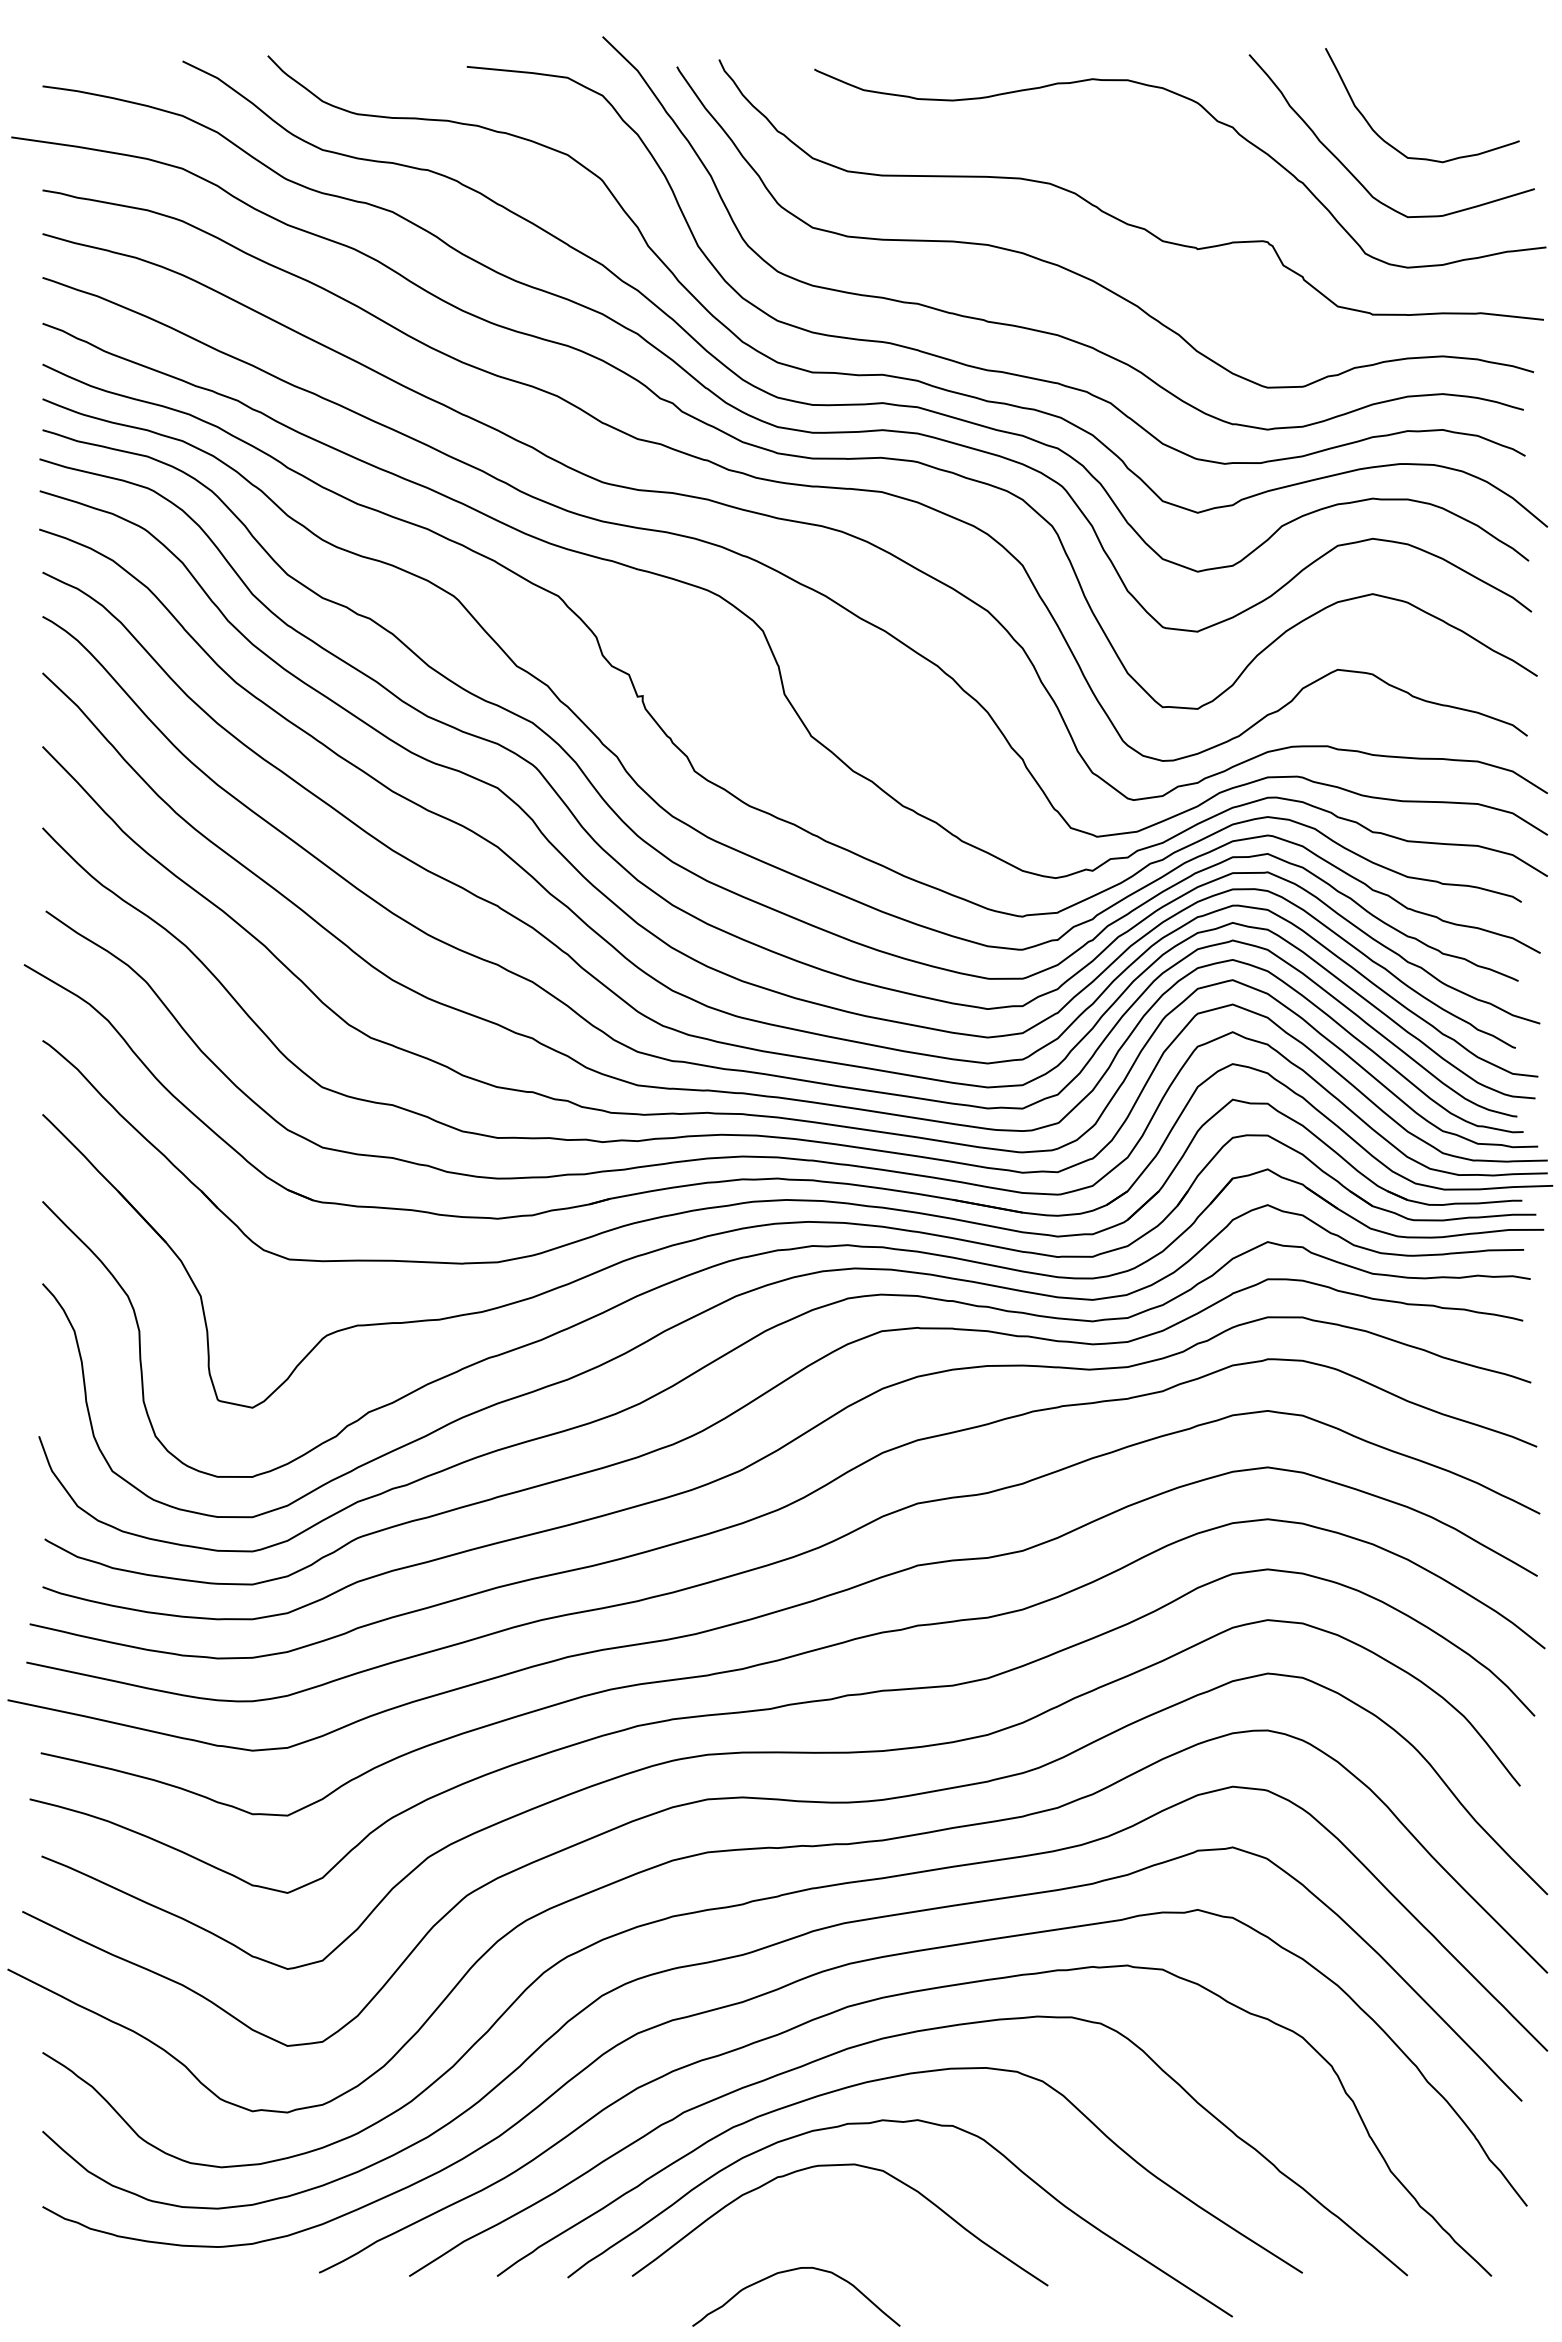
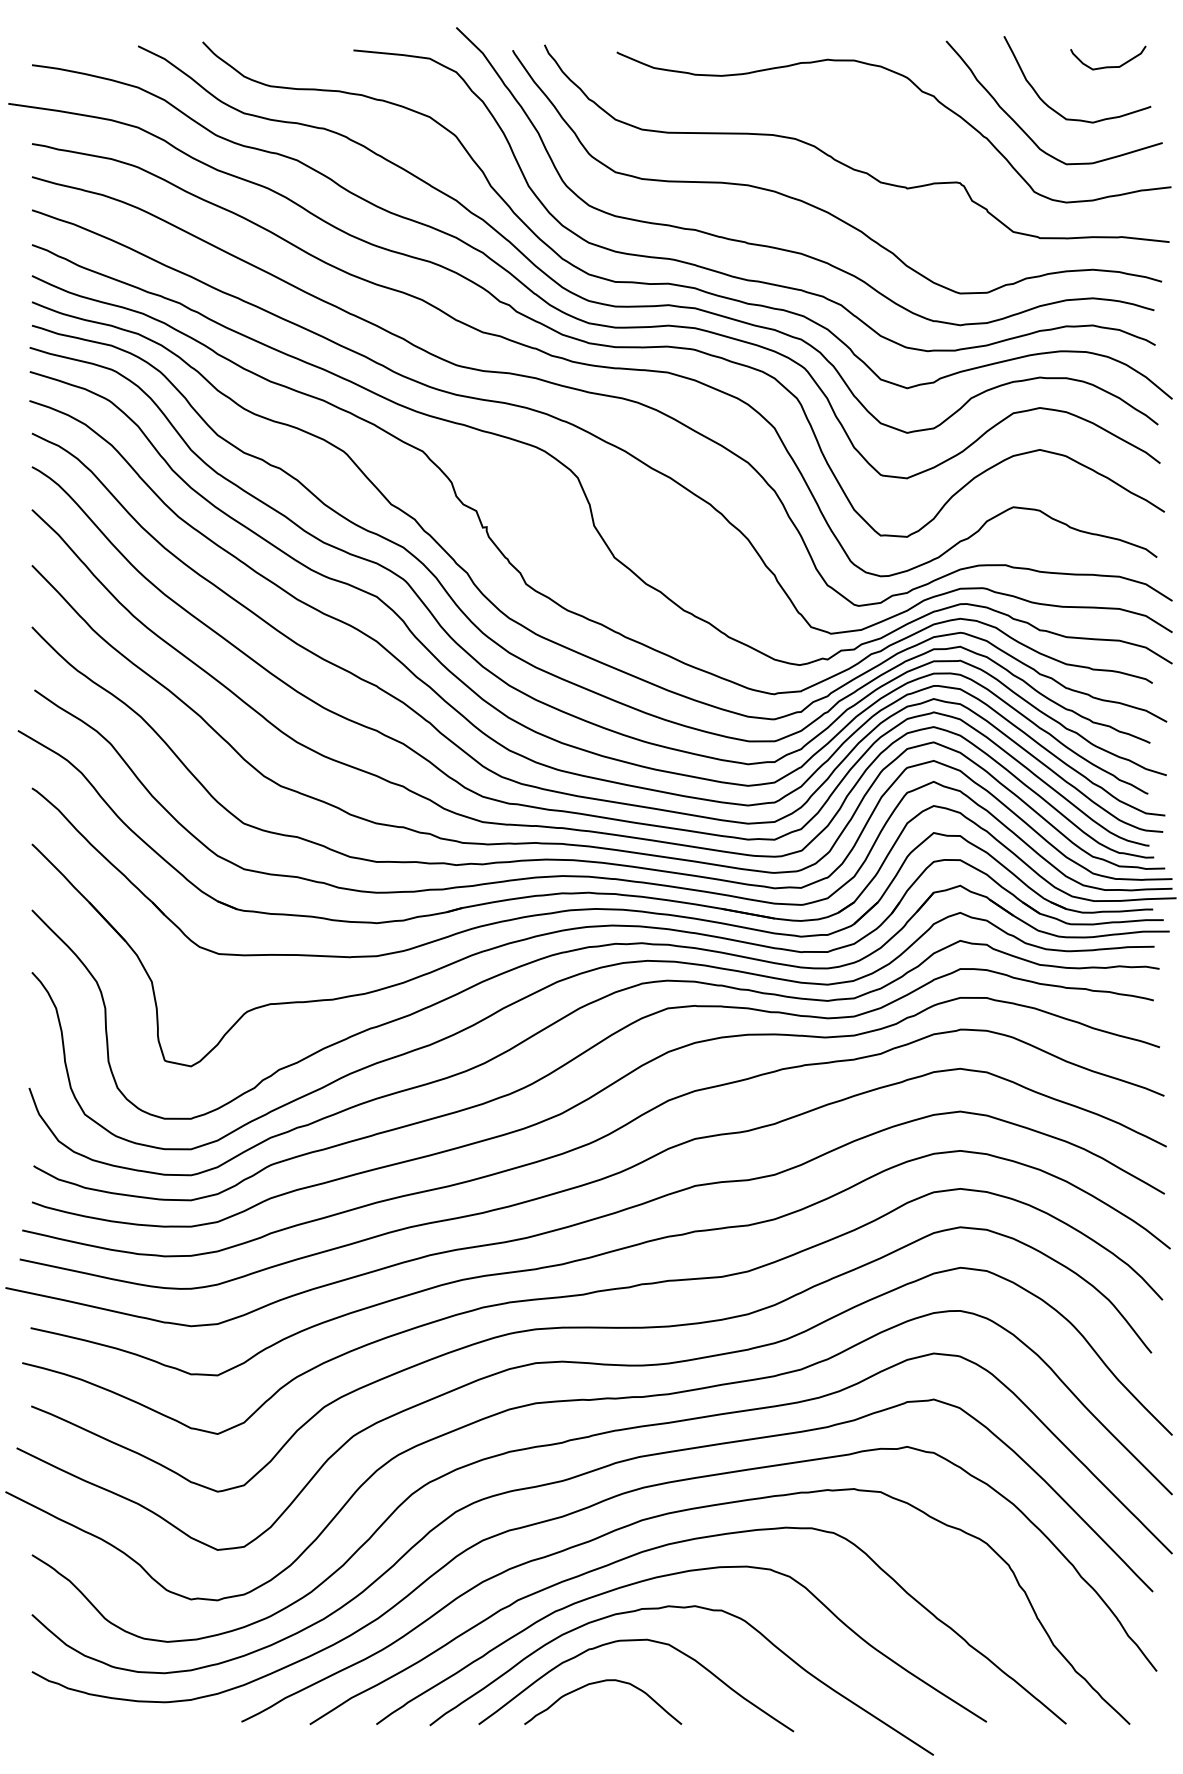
curve: (1463, 88) -> (1108, 66), added
curve: (790, 2271) -> (598, 1682), moved

